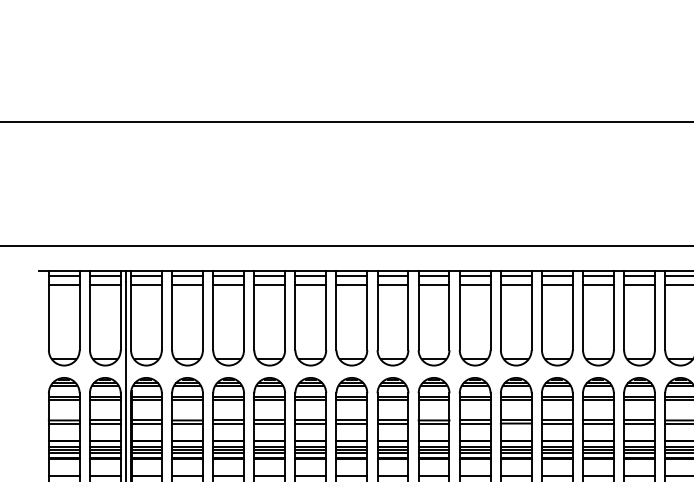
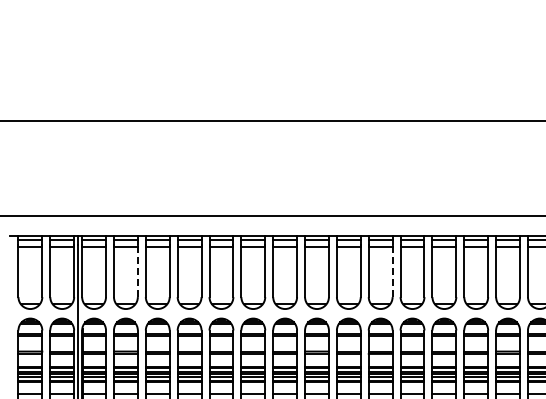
line: (202, 315) -> (137, 270), solid -> dashed
line: (531, 315) -> (392, 270), solid -> dashed

